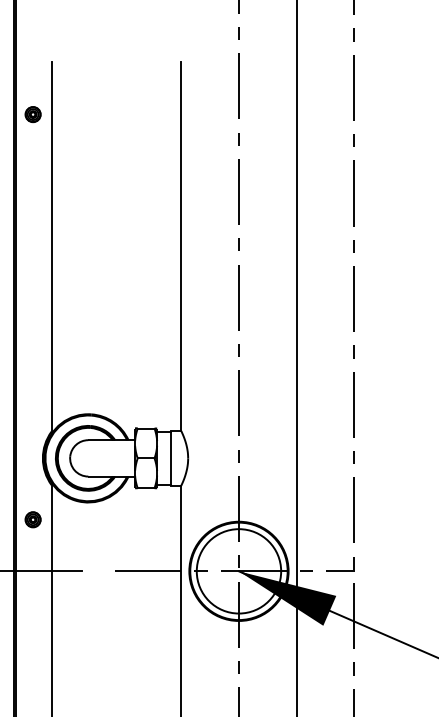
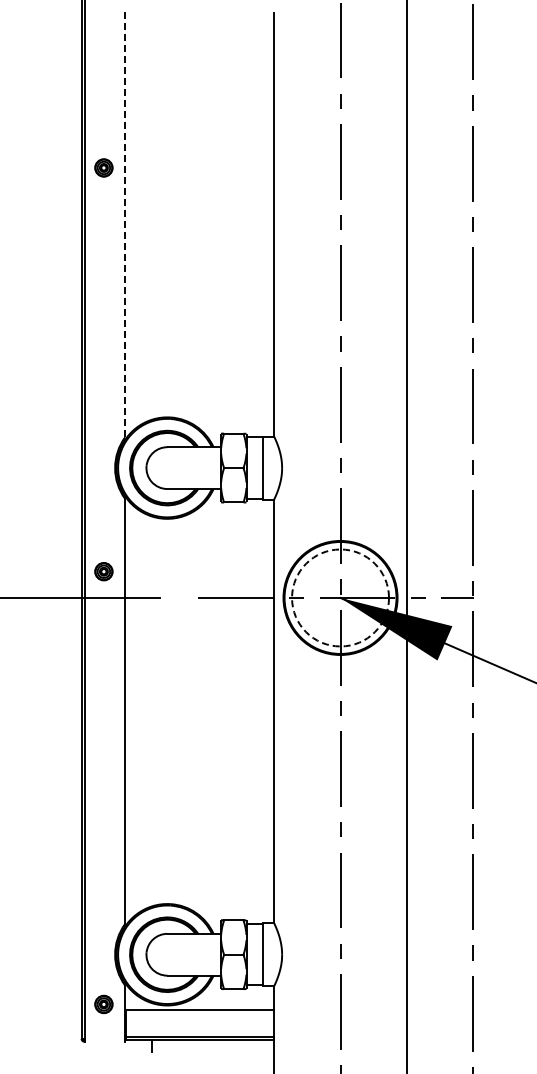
part: (32, 114) -> (103, 167), moved
line: (51, 246) -> (125, 224), solid -> dashed
part: (32, 519) -> (103, 571), moved
circle: (238, 570) -> (340, 597), solid -> dashed

